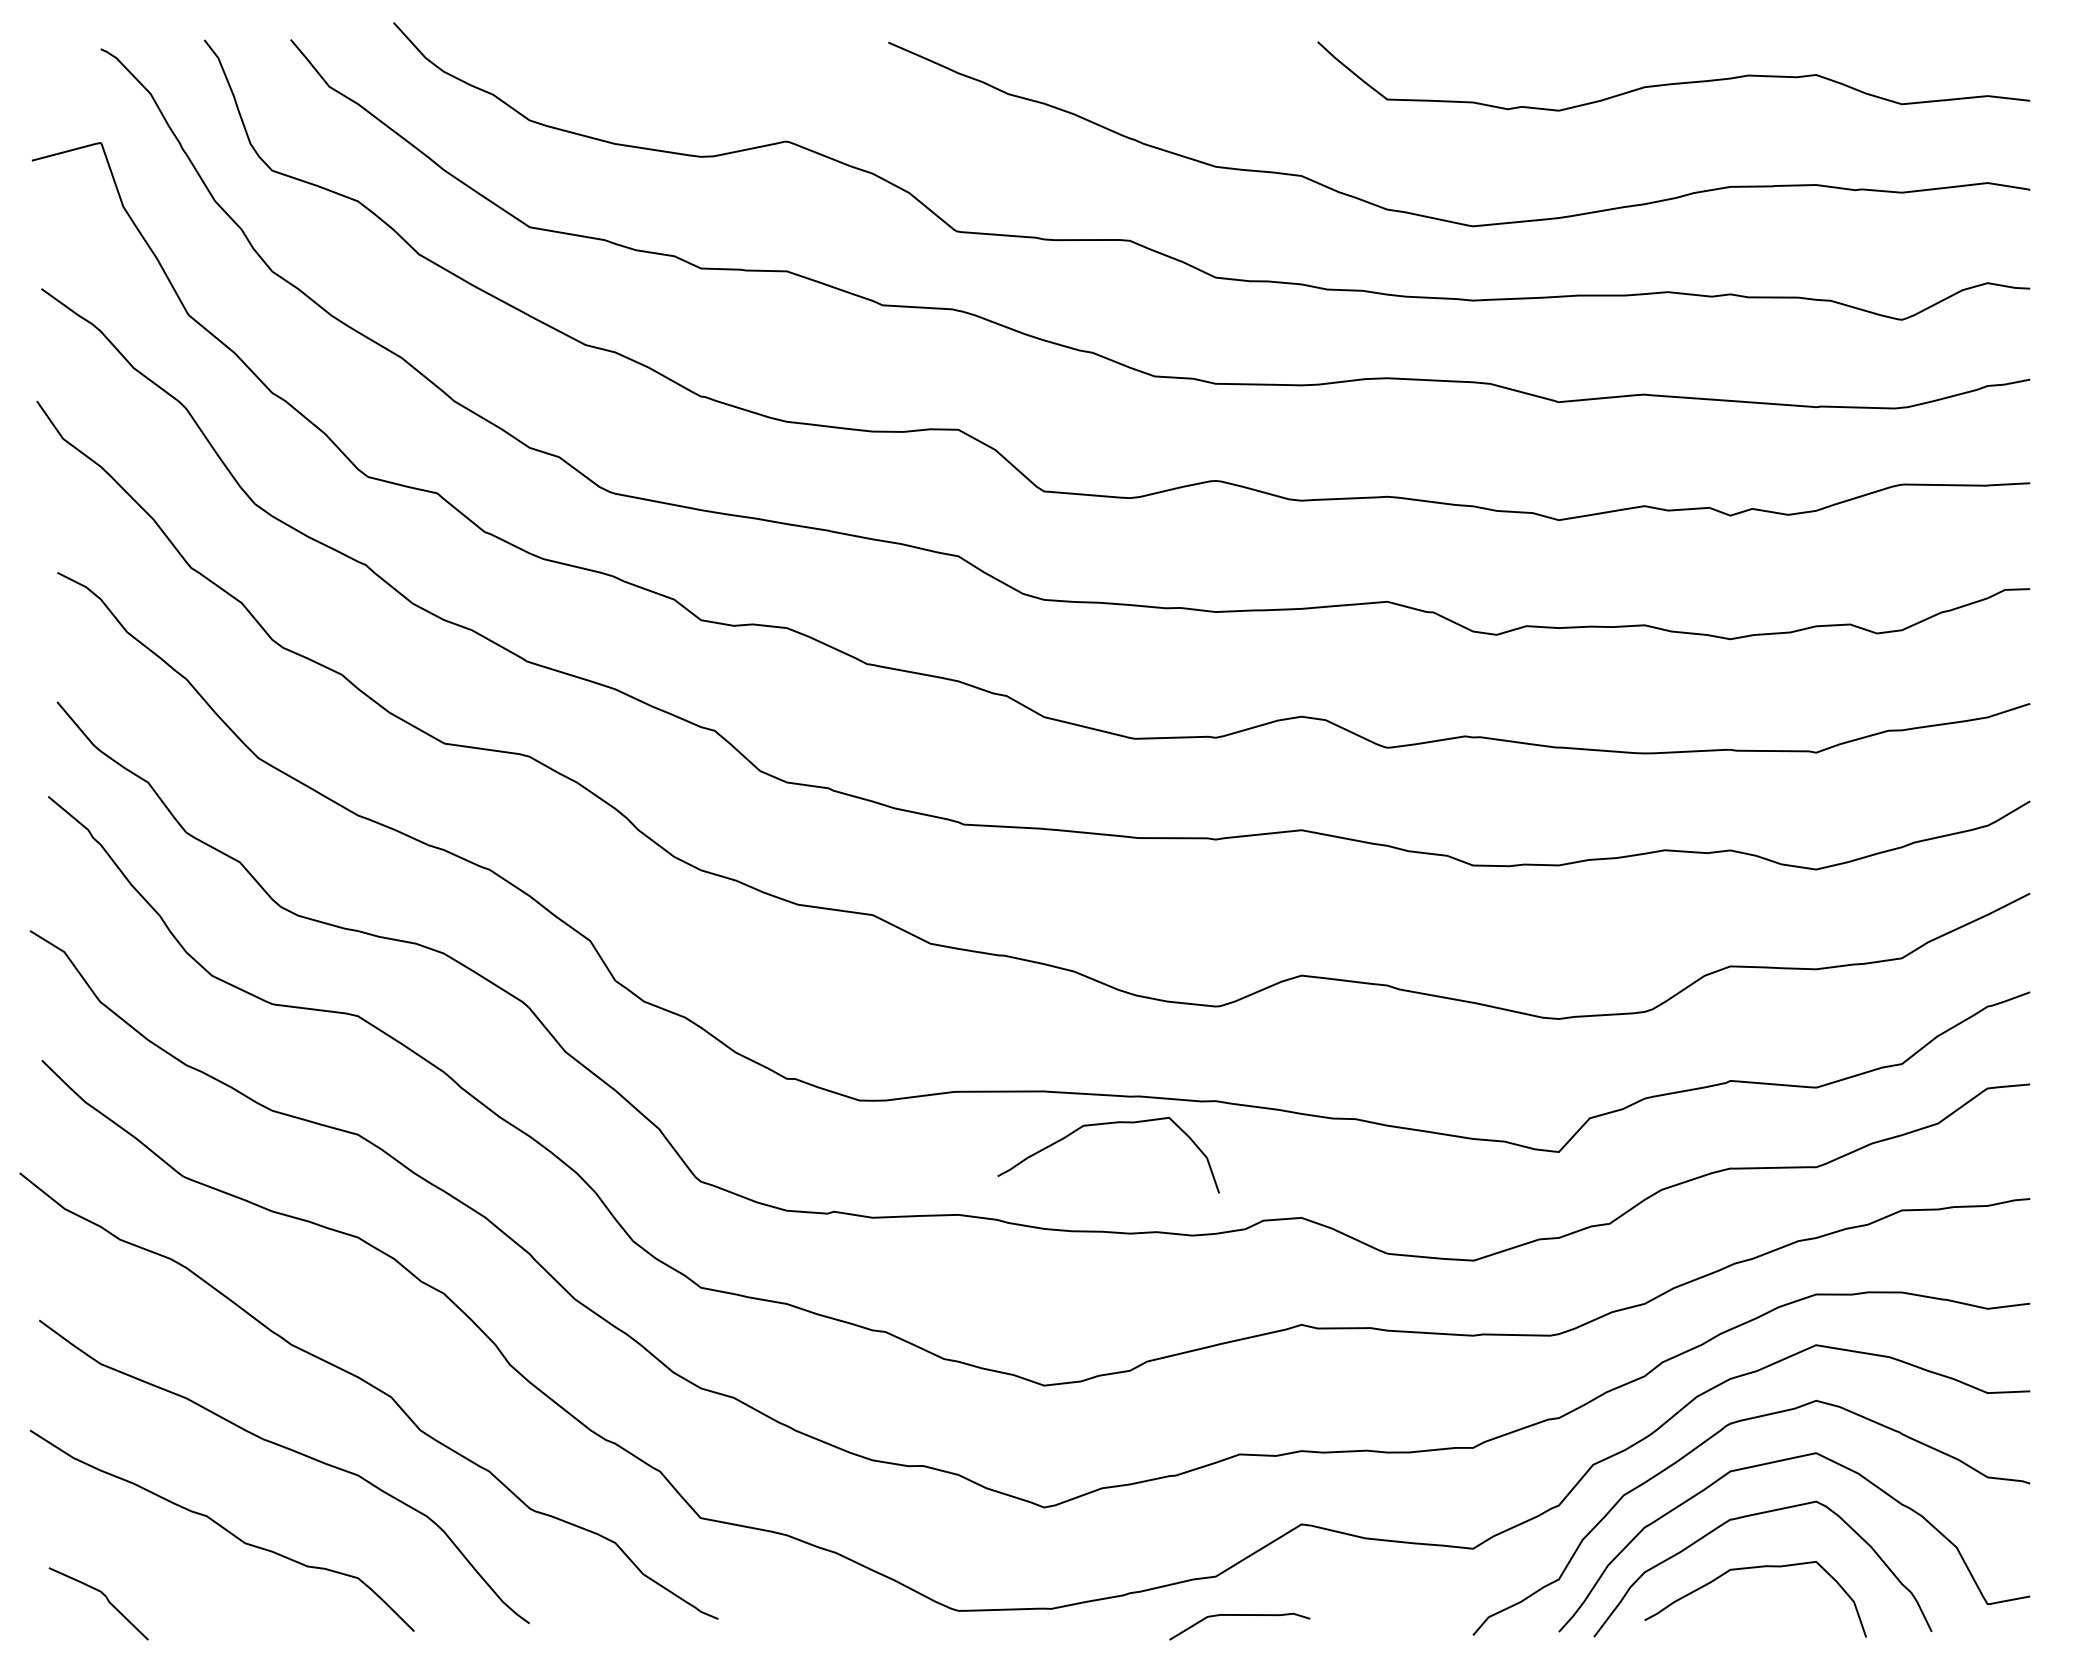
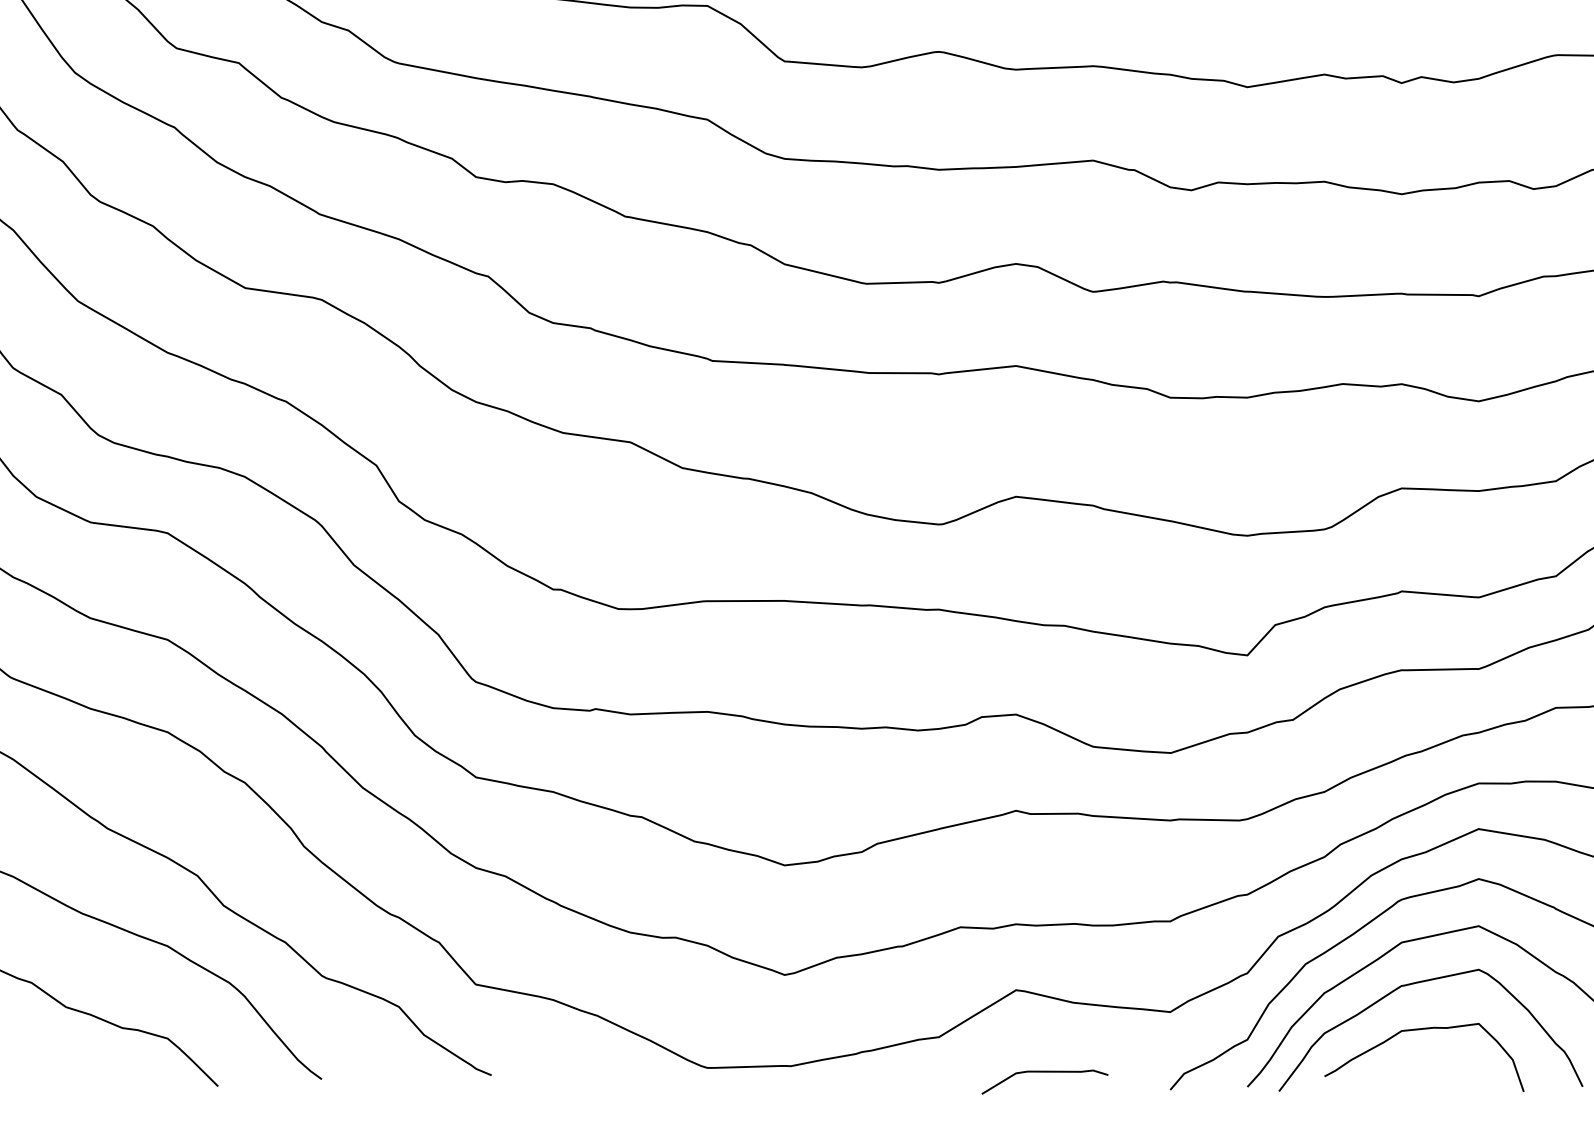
curve: (1108, 1124) -> (842, 630), removed
curve: (1239, 1615) -> (1044, 1072), moved

